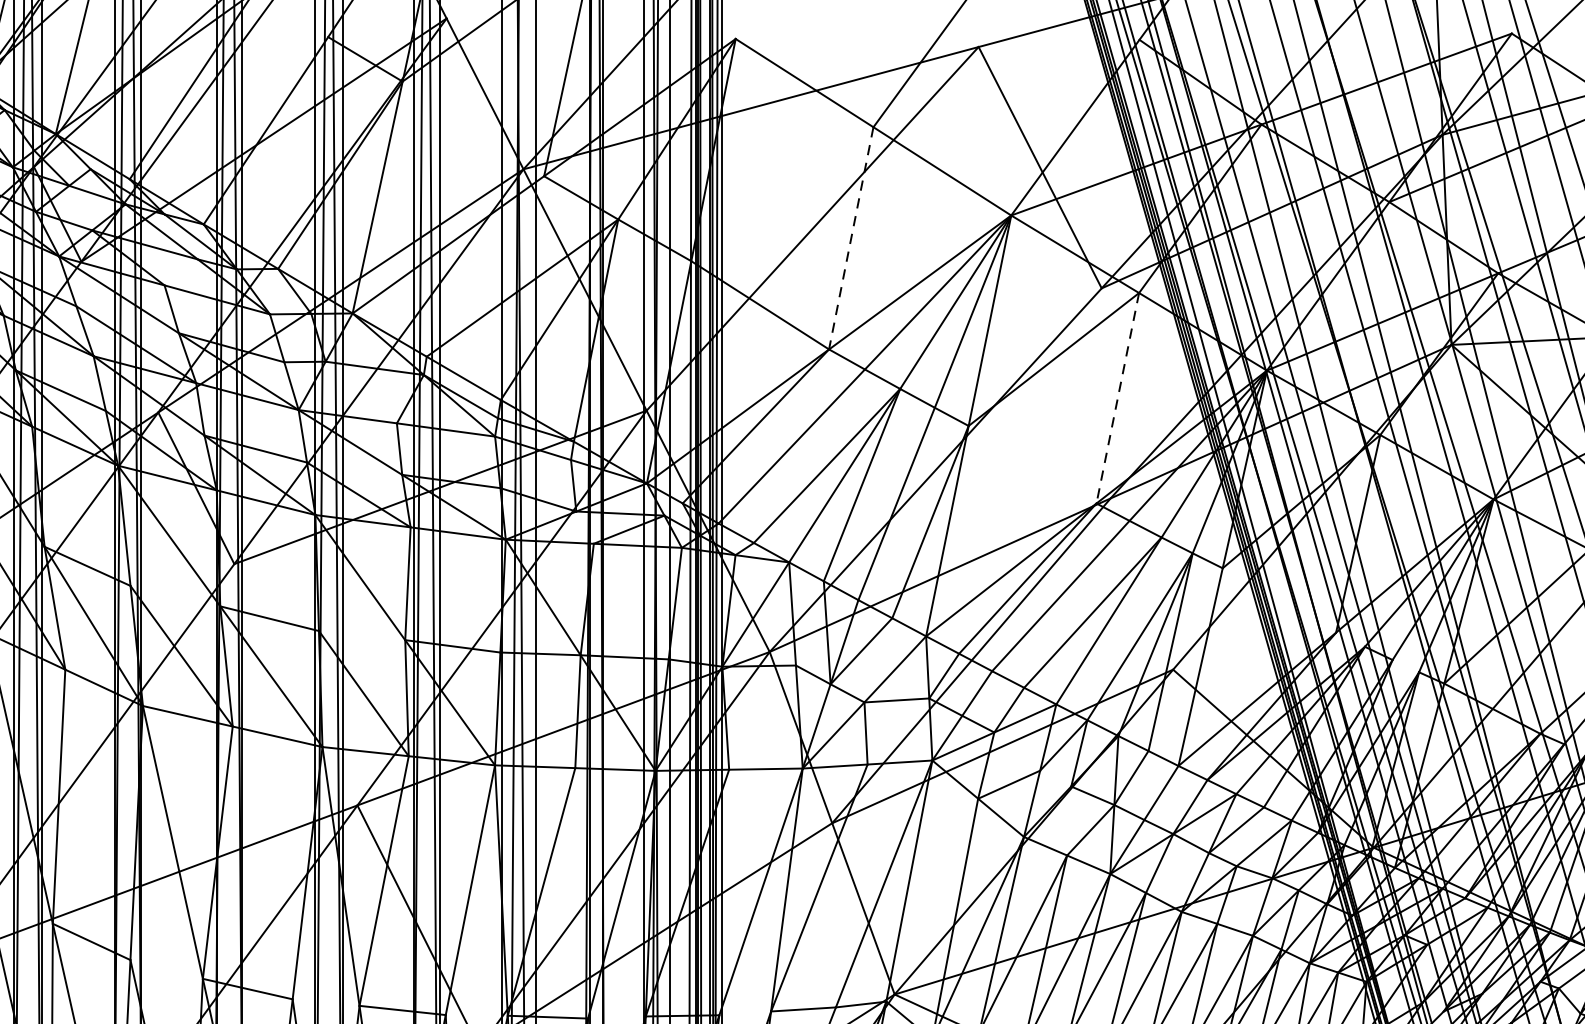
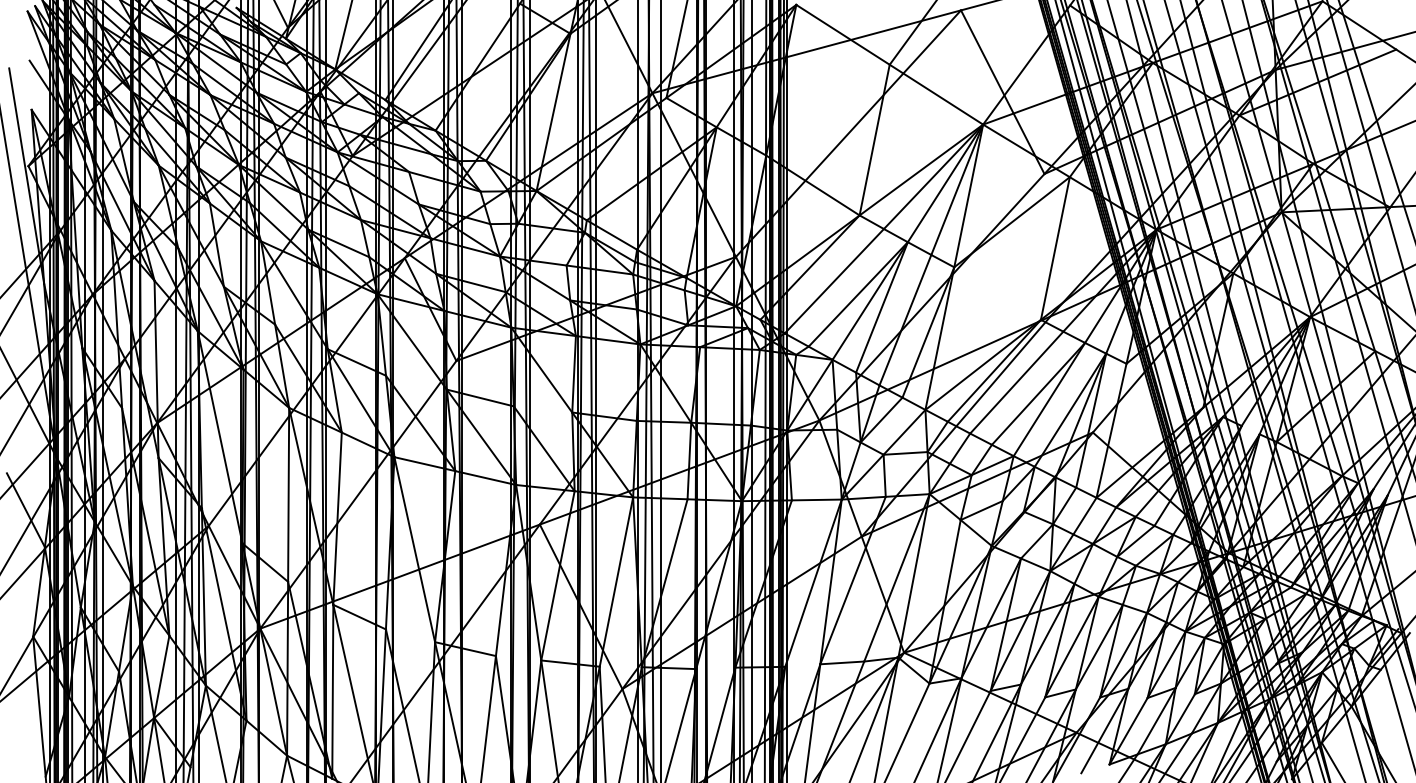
line: (851, 238) -> (874, 140), dashed -> solid
line: (1117, 398) -> (1055, 248), dashed -> solid

